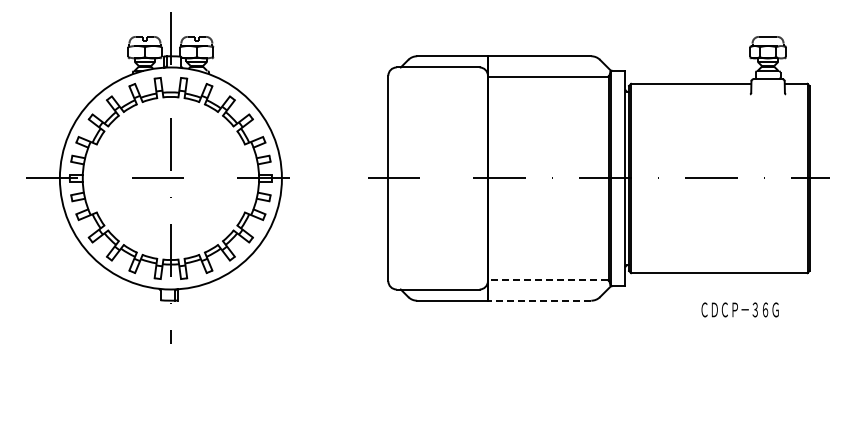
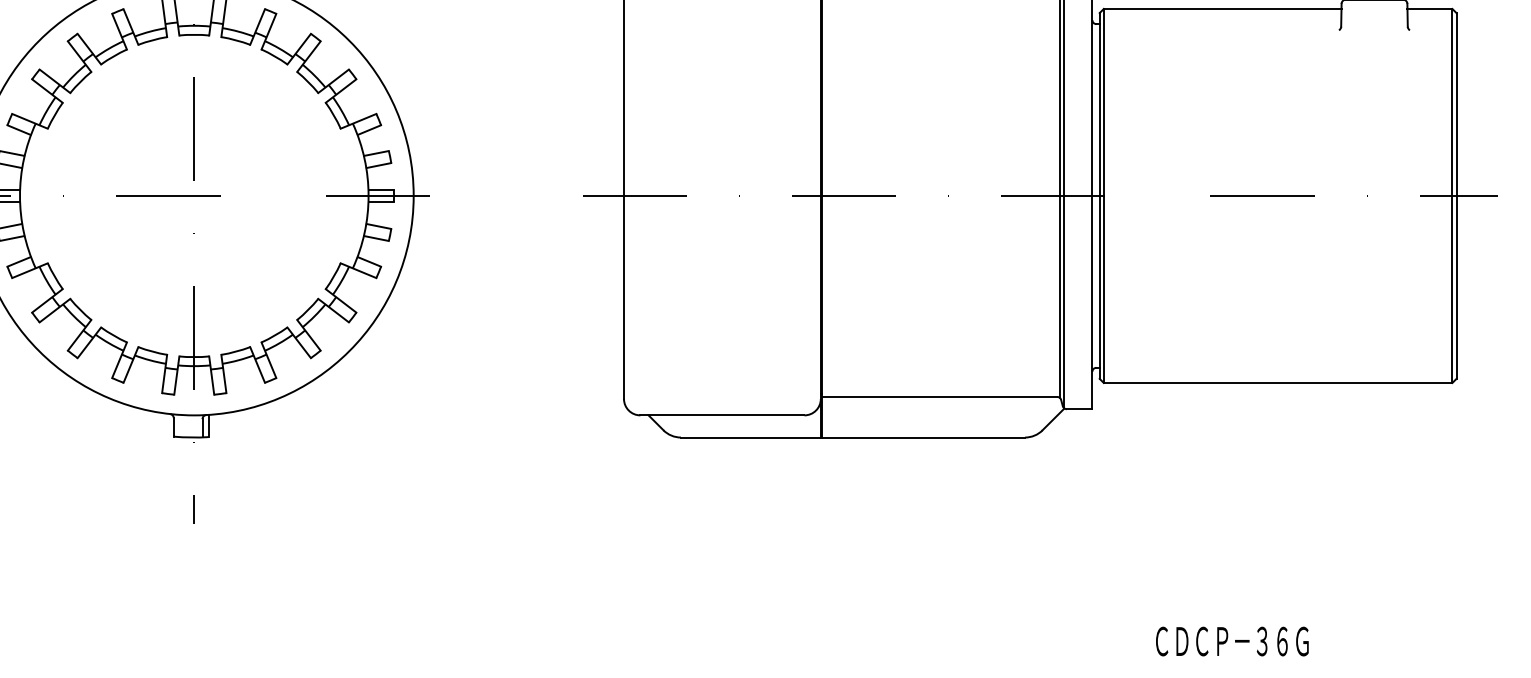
line: (547, 280) -> (938, 397), dashed -> solid
line: (539, 300) -> (922, 437), dashed -> solid
text: (739, 309) -> (1231, 640), moved

